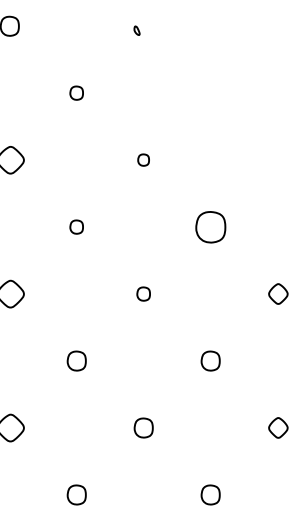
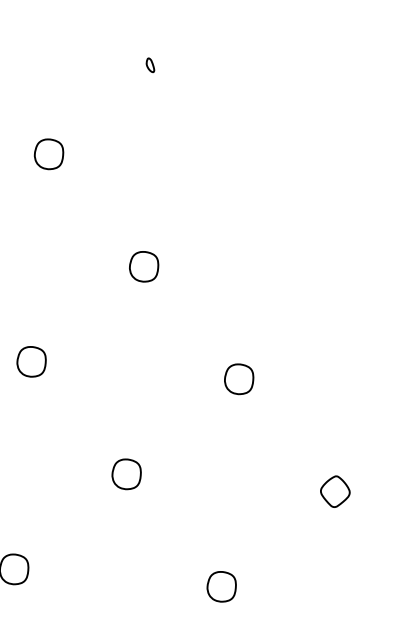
part: (76, 92) -> (48, 153), size x1.43
part: (143, 159) -> (143, 265), size x1.67
part: (76, 226) -> (31, 360), size x1.43
part: (210, 226) -> (238, 378), size x0.62
part: (143, 293) -> (126, 473), size x1.43

